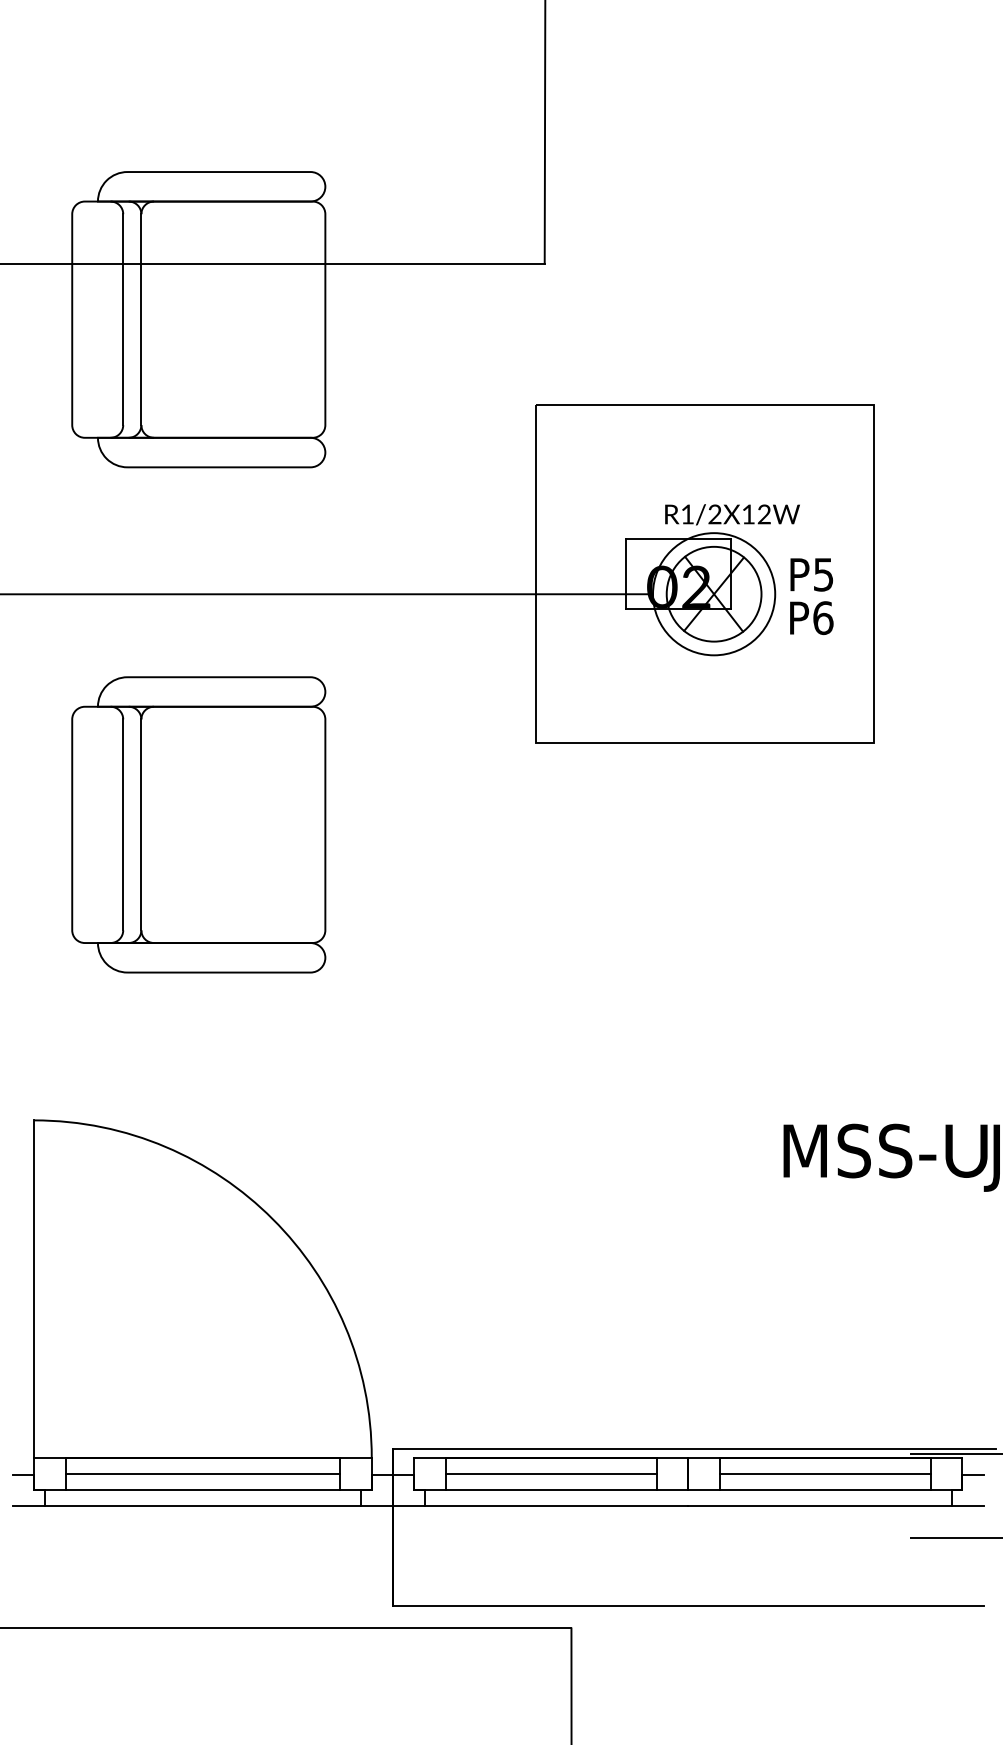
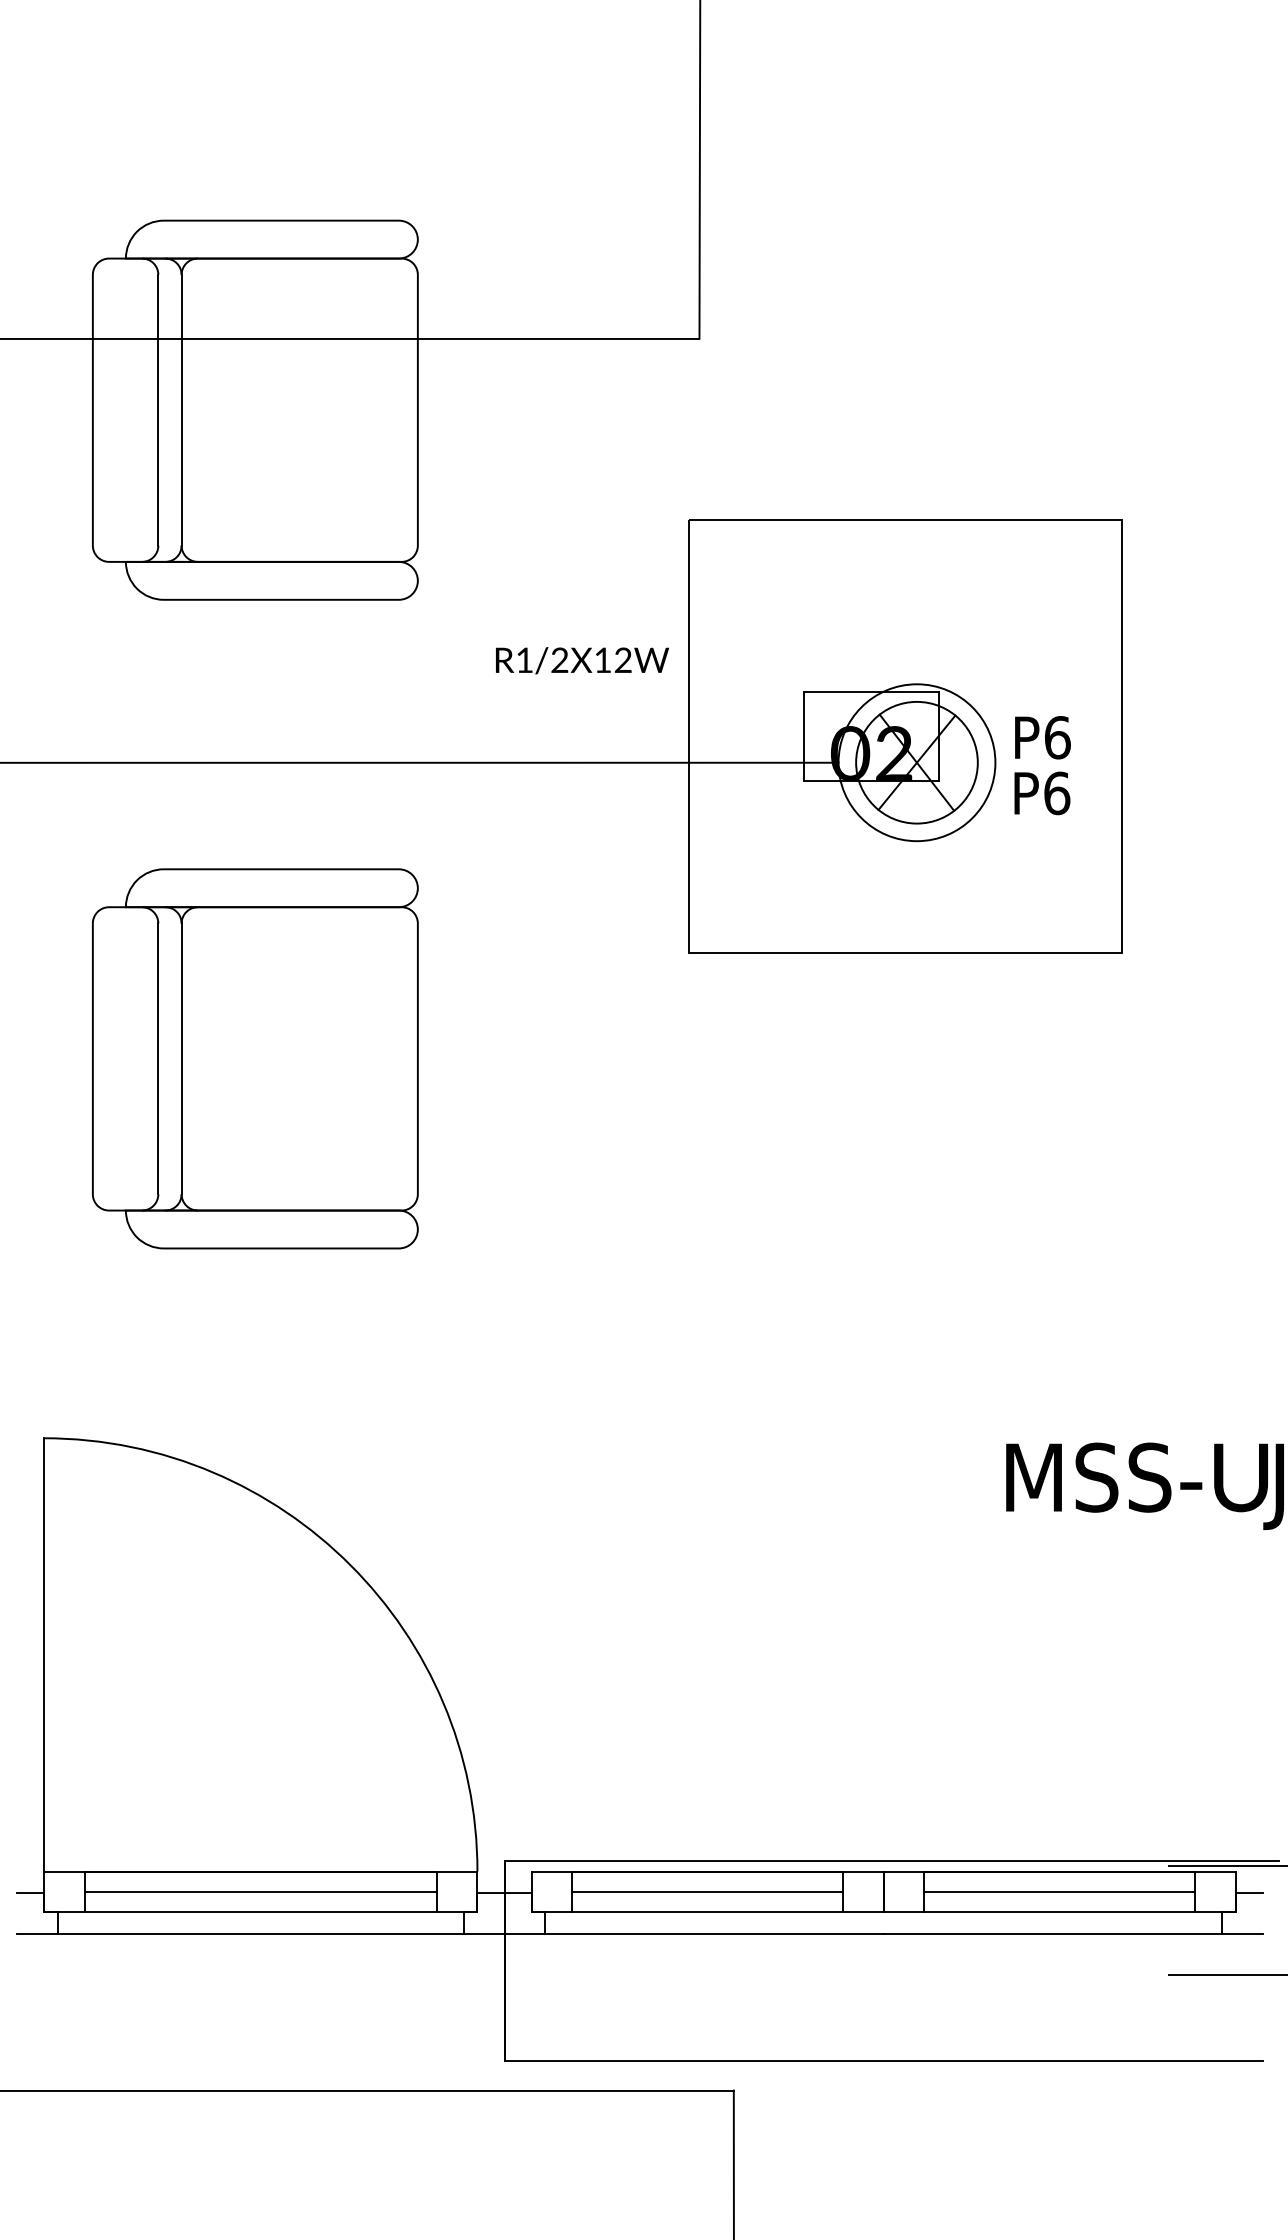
text: (732, 514) -> (582, 660), moved
text: (823, 574) -> (1057, 737), P5 -> P6

